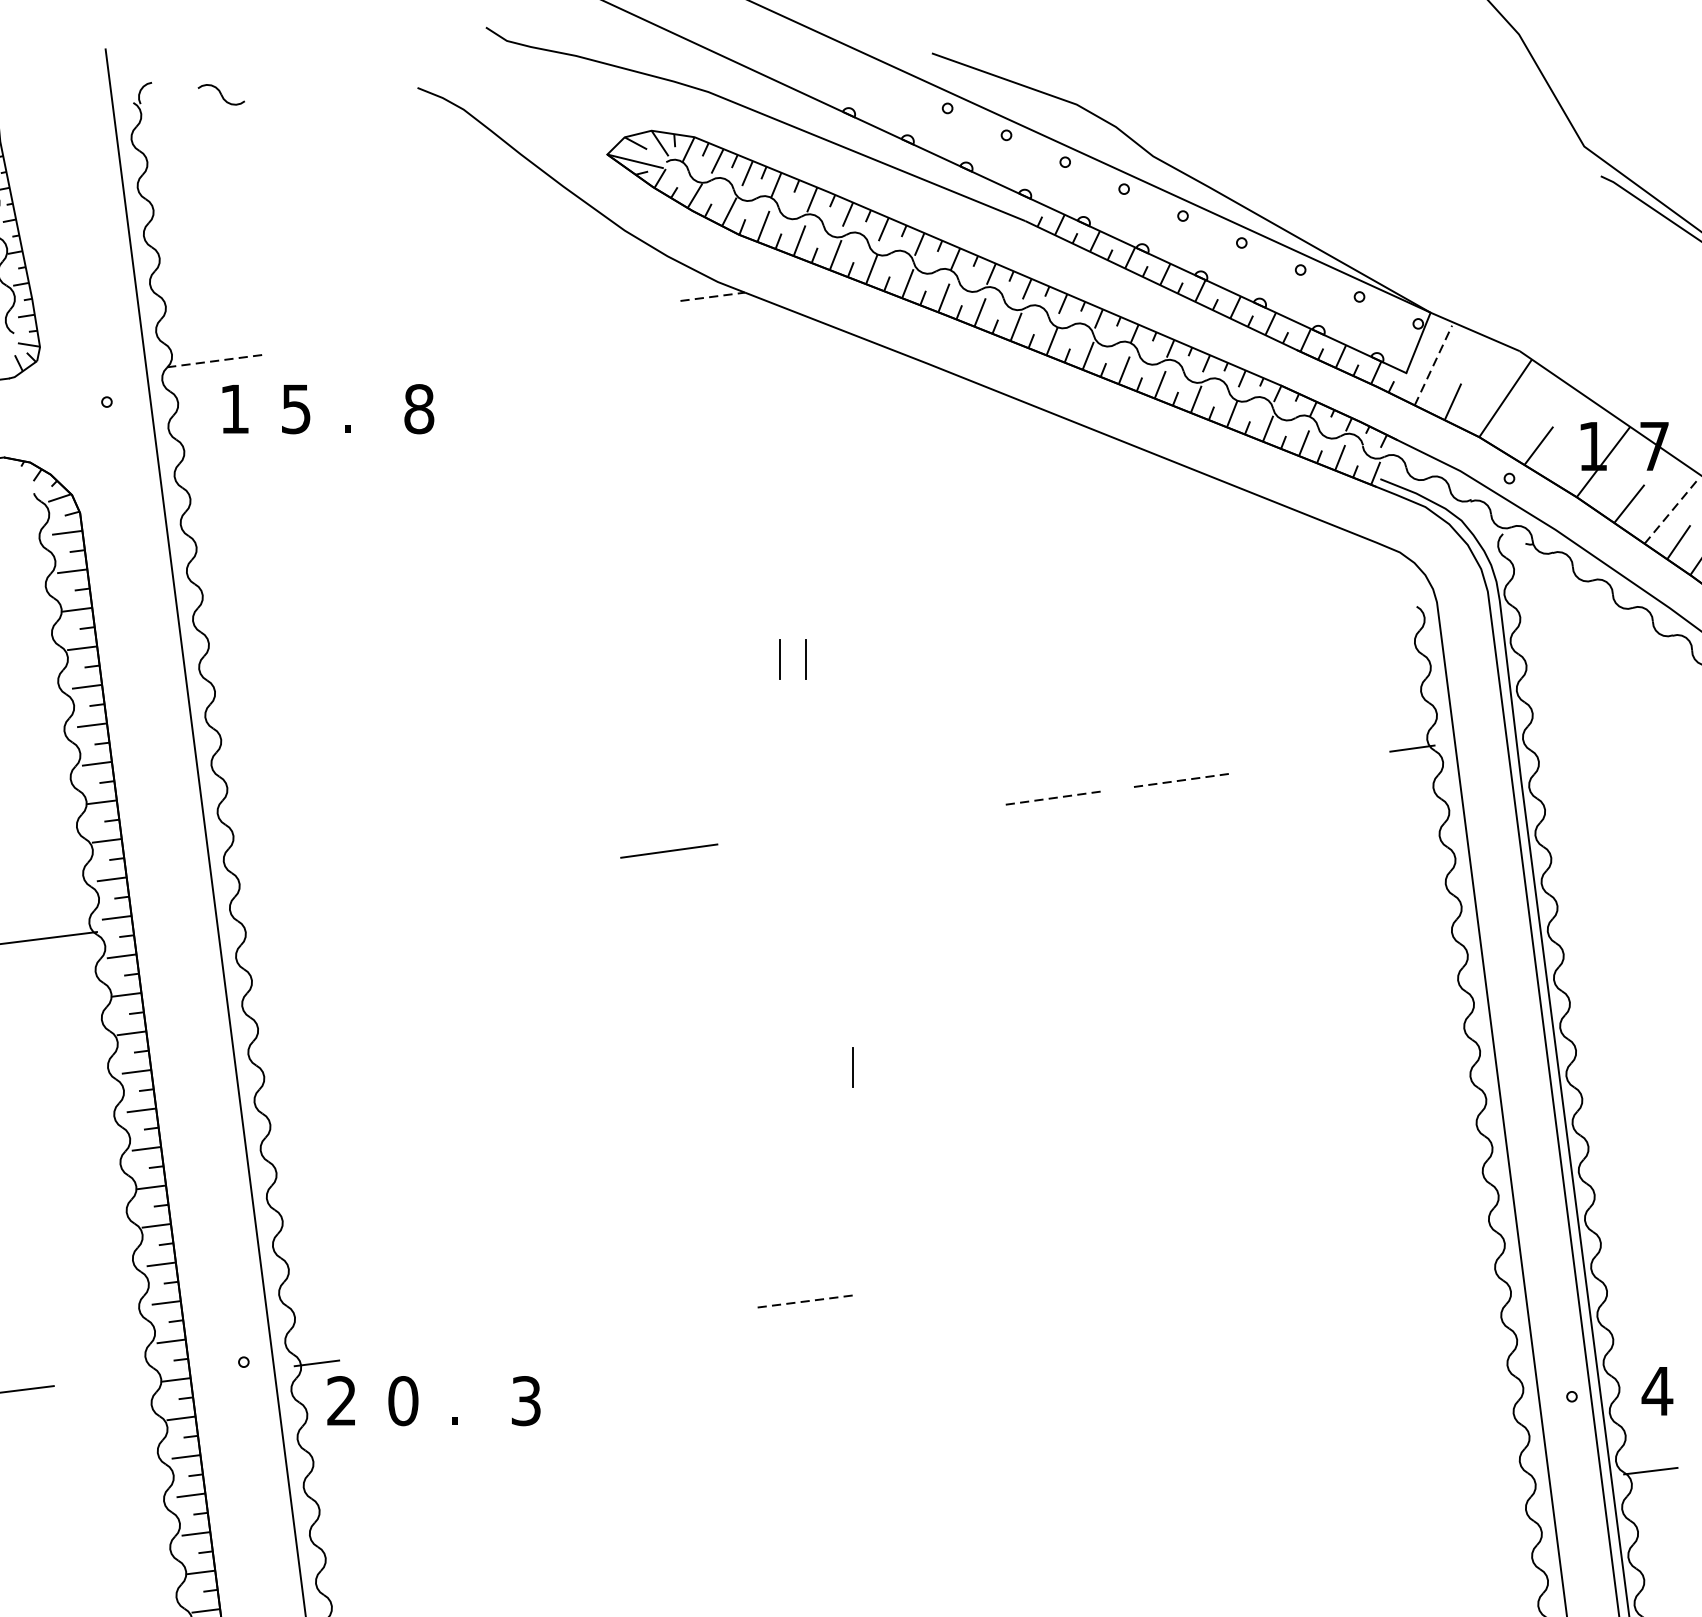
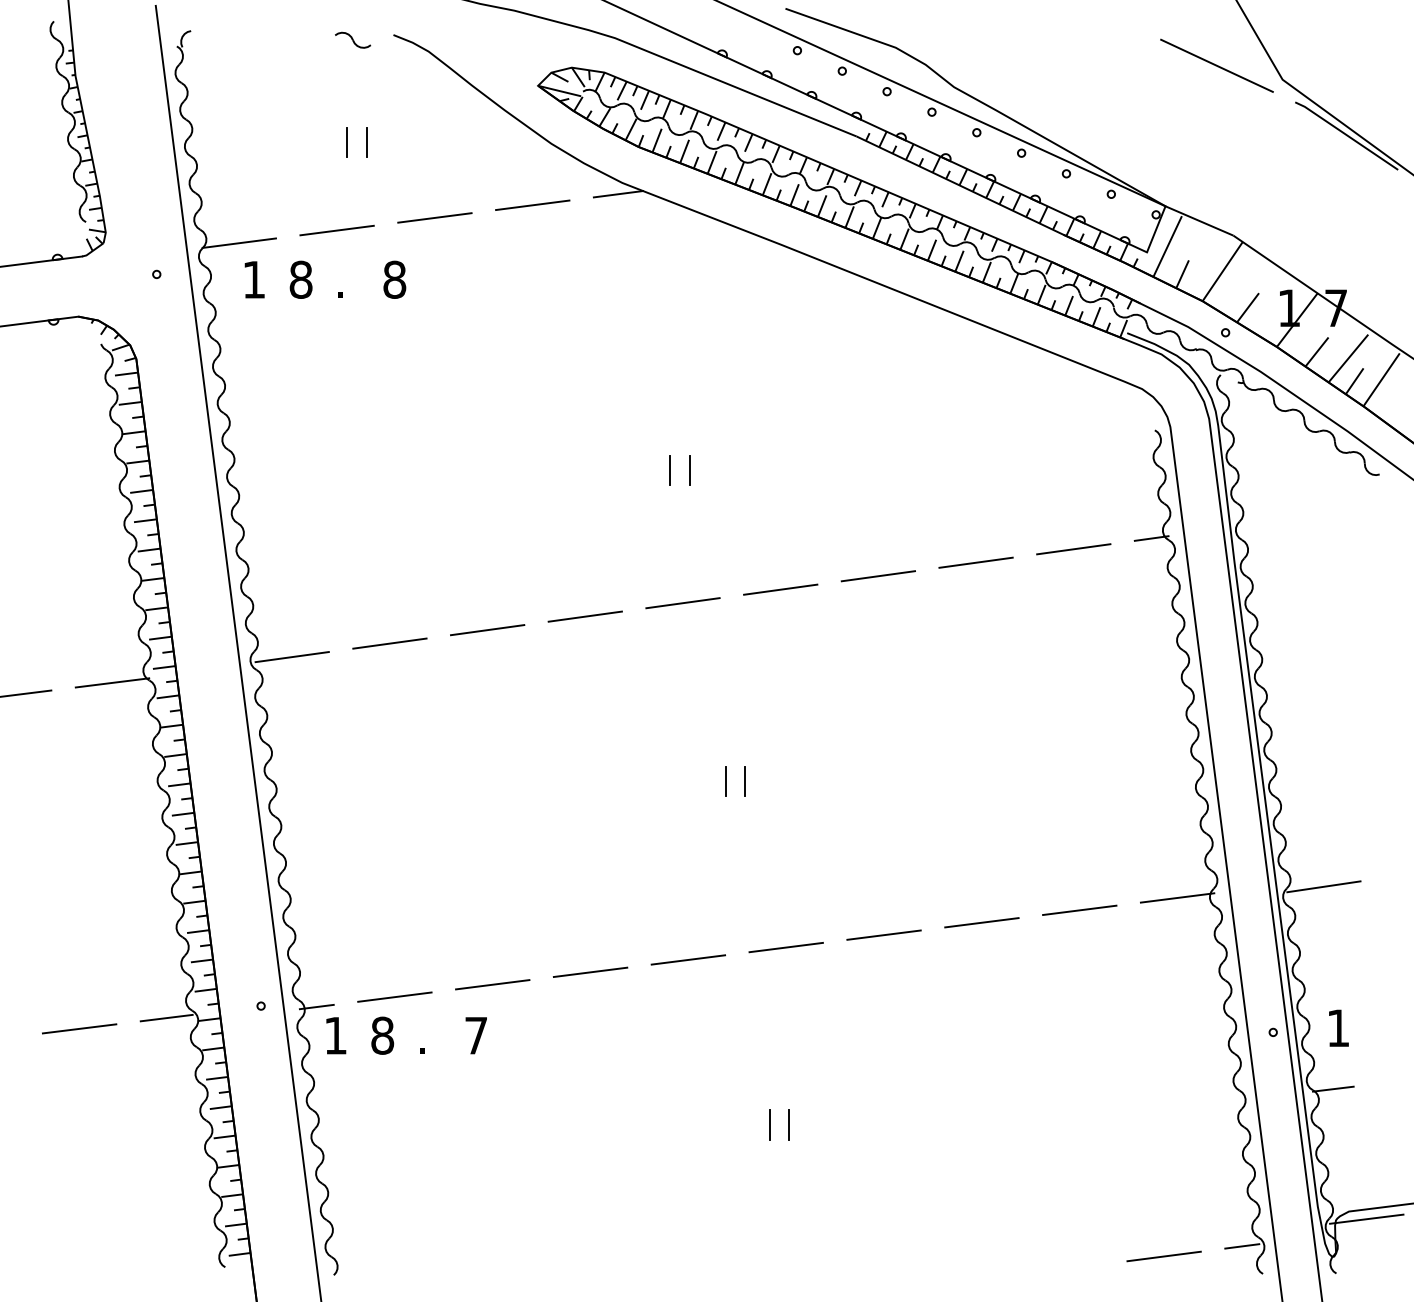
part: (222, 93) -> (353, 39), moved
line: (1497, 127) -> (1216, 65), added
line: (357, 228) -> (347, 142), added
line: (382, 228) -> (366, 142), added
line: (712, 297) -> (618, 194), dashed -> solid
line: (599, 311) -> (532, 205), added
line: (471, 327) -> (434, 217), added
line: (342, 344) -> (336, 230), added
line: (215, 361) -> (239, 243), dashed -> solid
line: (1433, 365) -> (1167, 246), dashed -> solid
text: (295, 408) -> (300, 279), 5 -> 8
line: (1670, 512) -> (1348, 358), dashed -> solid
line: (1309, 763) -> (1073, 549), added
line: (1182, 780) -> (976, 562), dashed -> solid
line: (1053, 798) -> (878, 576), dashed -> solid
line: (925, 815) -> (780, 589), added
line: (796, 833) -> (682, 603), added
line: (540, 869) -> (487, 630), added
line: (412, 886) -> (389, 643), added
line: (283, 904) -> (291, 657), added
line: (879, 1067) -> (745, 781), added
line: (1637, 1205) -> (1323, 886), added
line: (1446, 1219) -> (1177, 897), added
line: (1317, 1236) -> (1079, 910), added
line: (1189, 1252) -> (981, 922), added
line: (1060, 1268) -> (883, 934), added
line: (931, 1285) -> (785, 947), added
line: (804, 1301) -> (688, 959), dashed -> solid
line: (676, 1316) -> (590, 971), added
line: (547, 1333) -> (492, 984), added
line: (418, 1349) -> (394, 996), added
line: (119, 1377) -> (166, 1017), added
text: (1657, 1390) -> (1338, 1027), 4 -> 1
text: (341, 1400) -> (335, 1035), 2 -> 1
text: (403, 1400) -> (382, 1035), 0 -> 8
text: (526, 1400) -> (476, 1035), 3 -> 7
line: (910, 1517) -> (769, 1124), added
line: (937, 1517) -> (789, 1124), added

